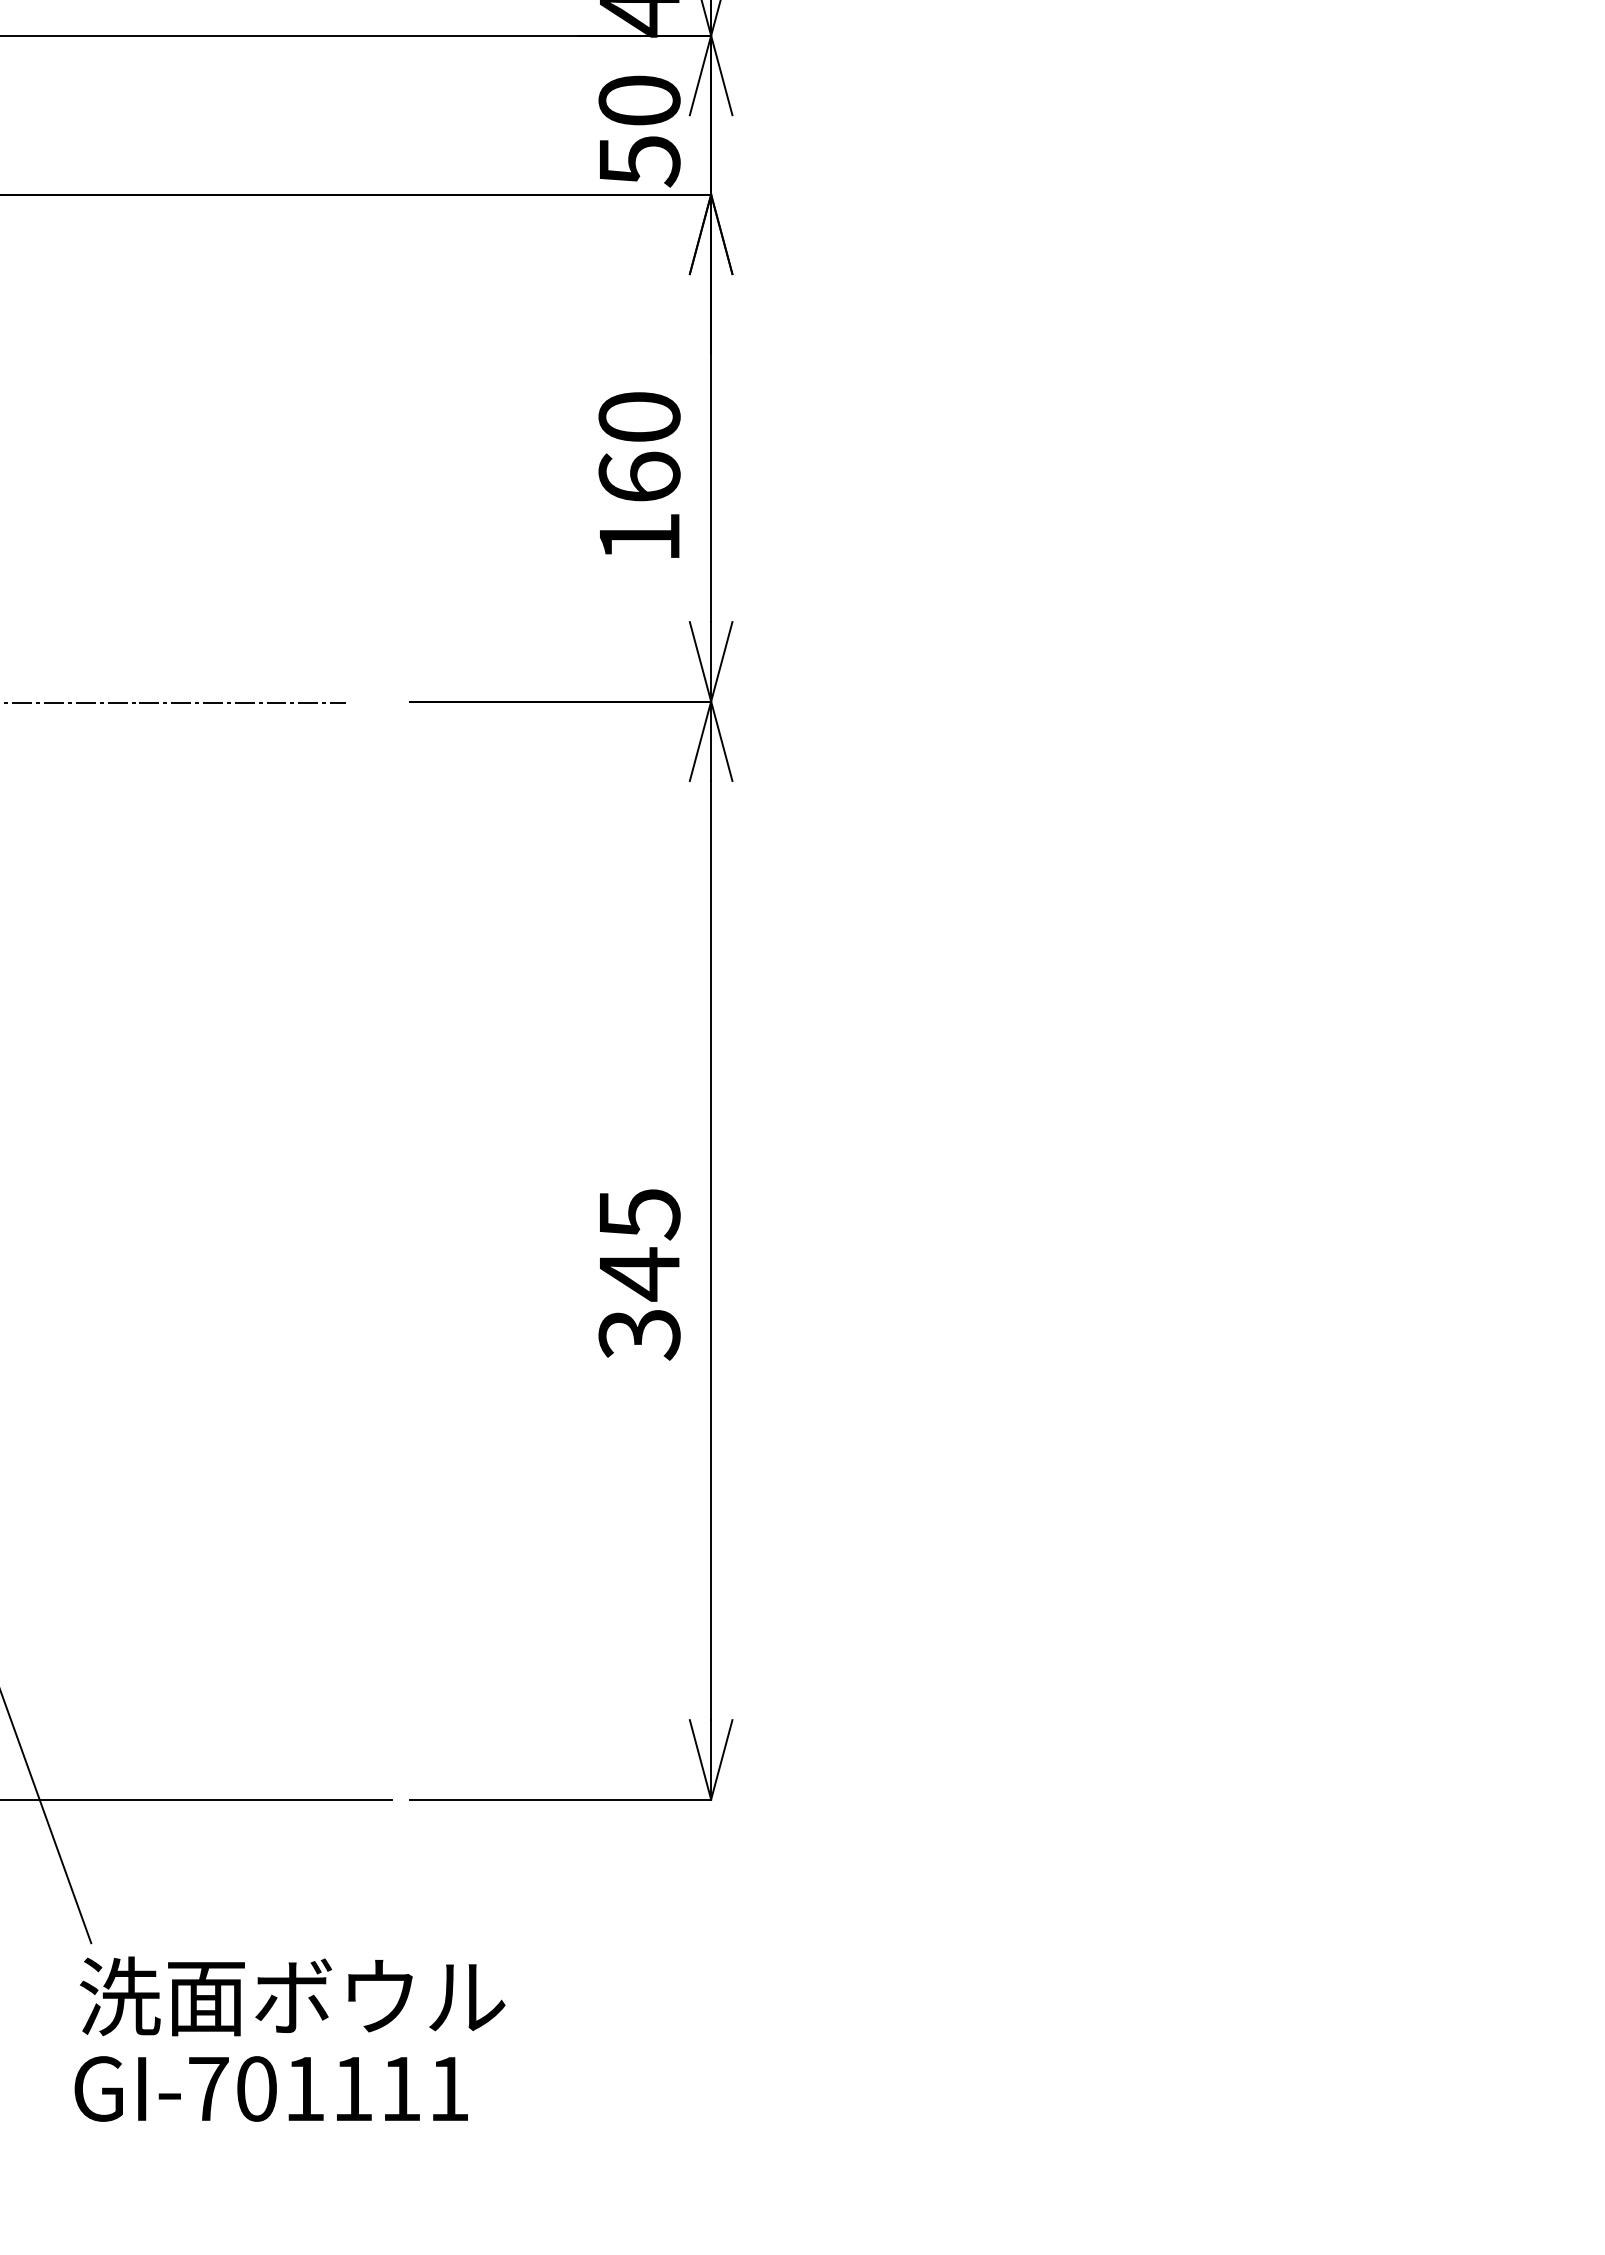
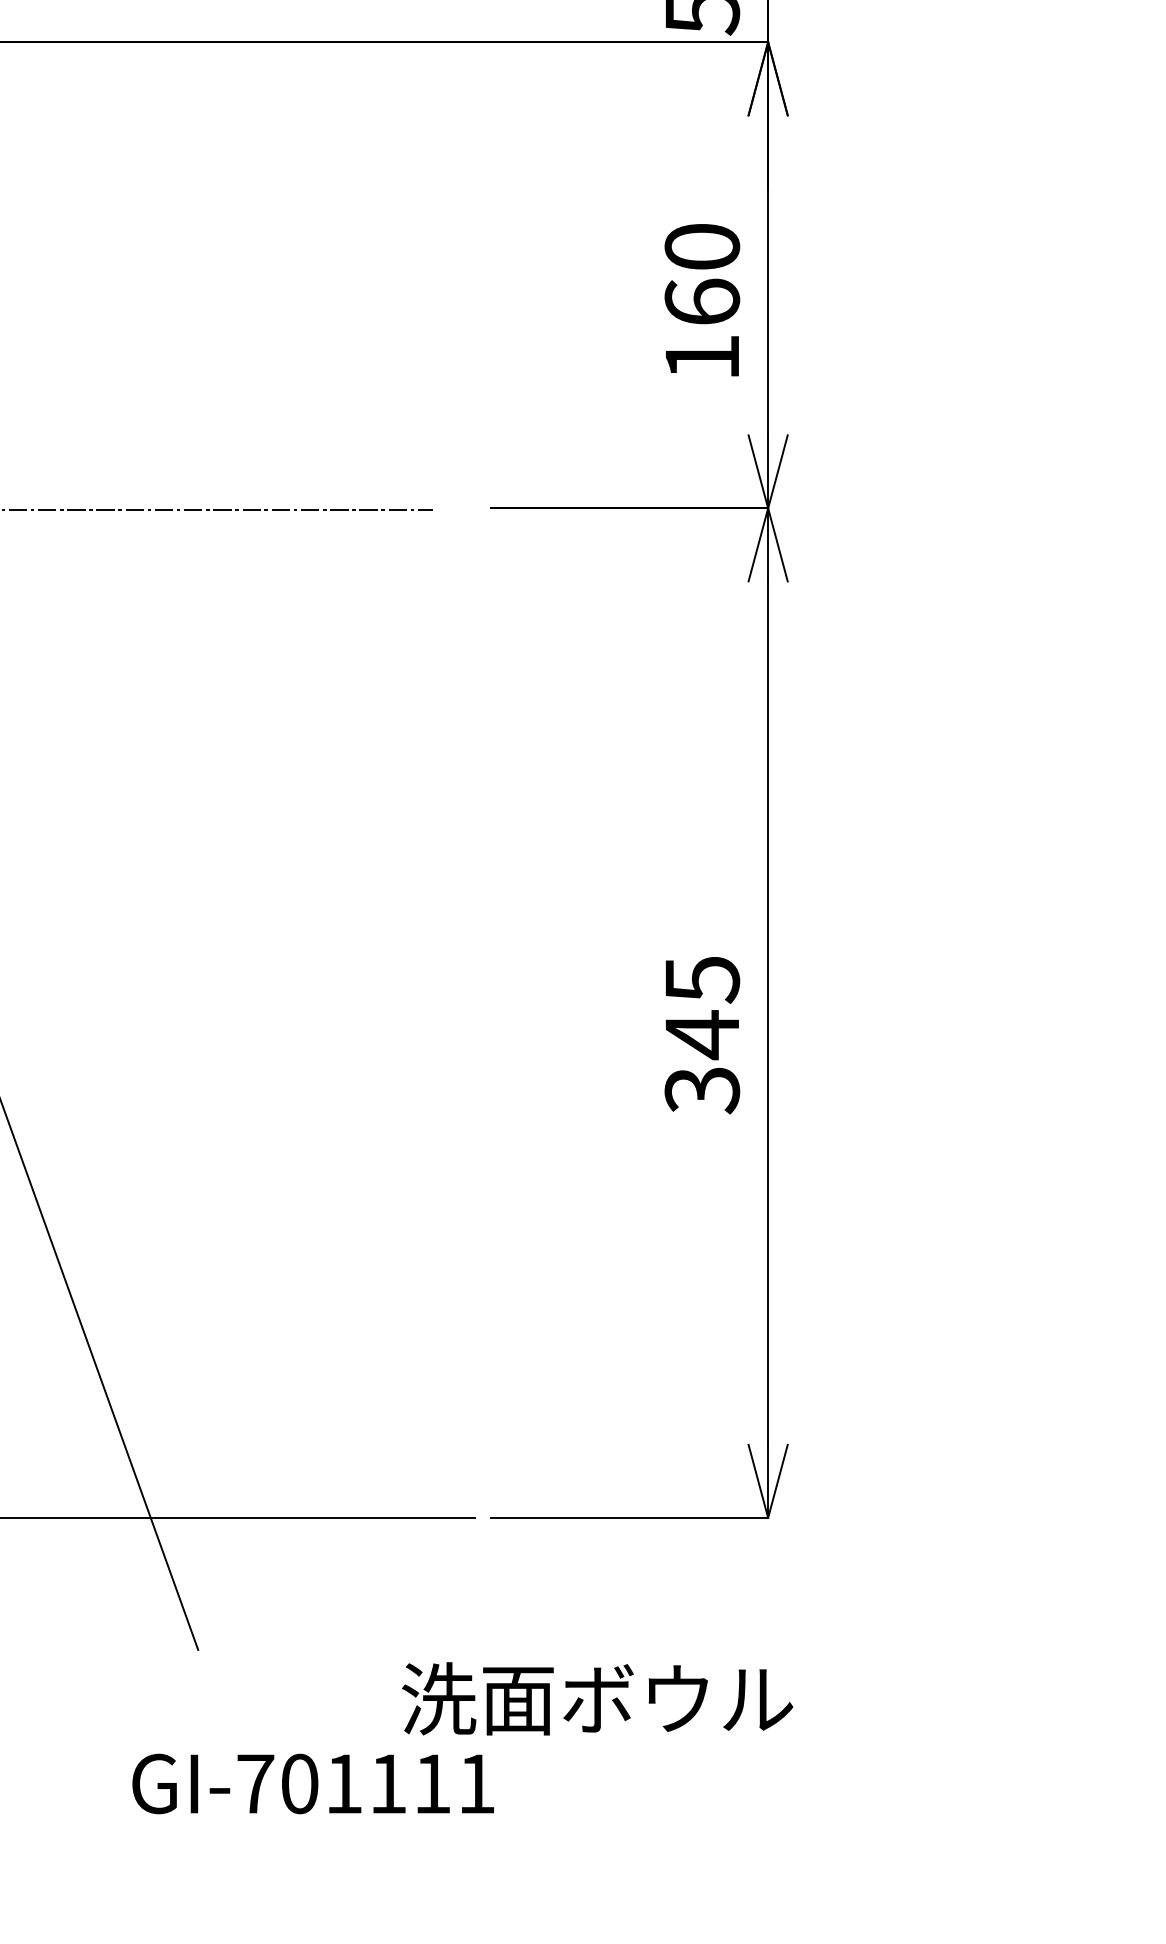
text: (292, 1996) -> (597, 1698), moved
text: (270, 2088) -> (312, 1783), moved

